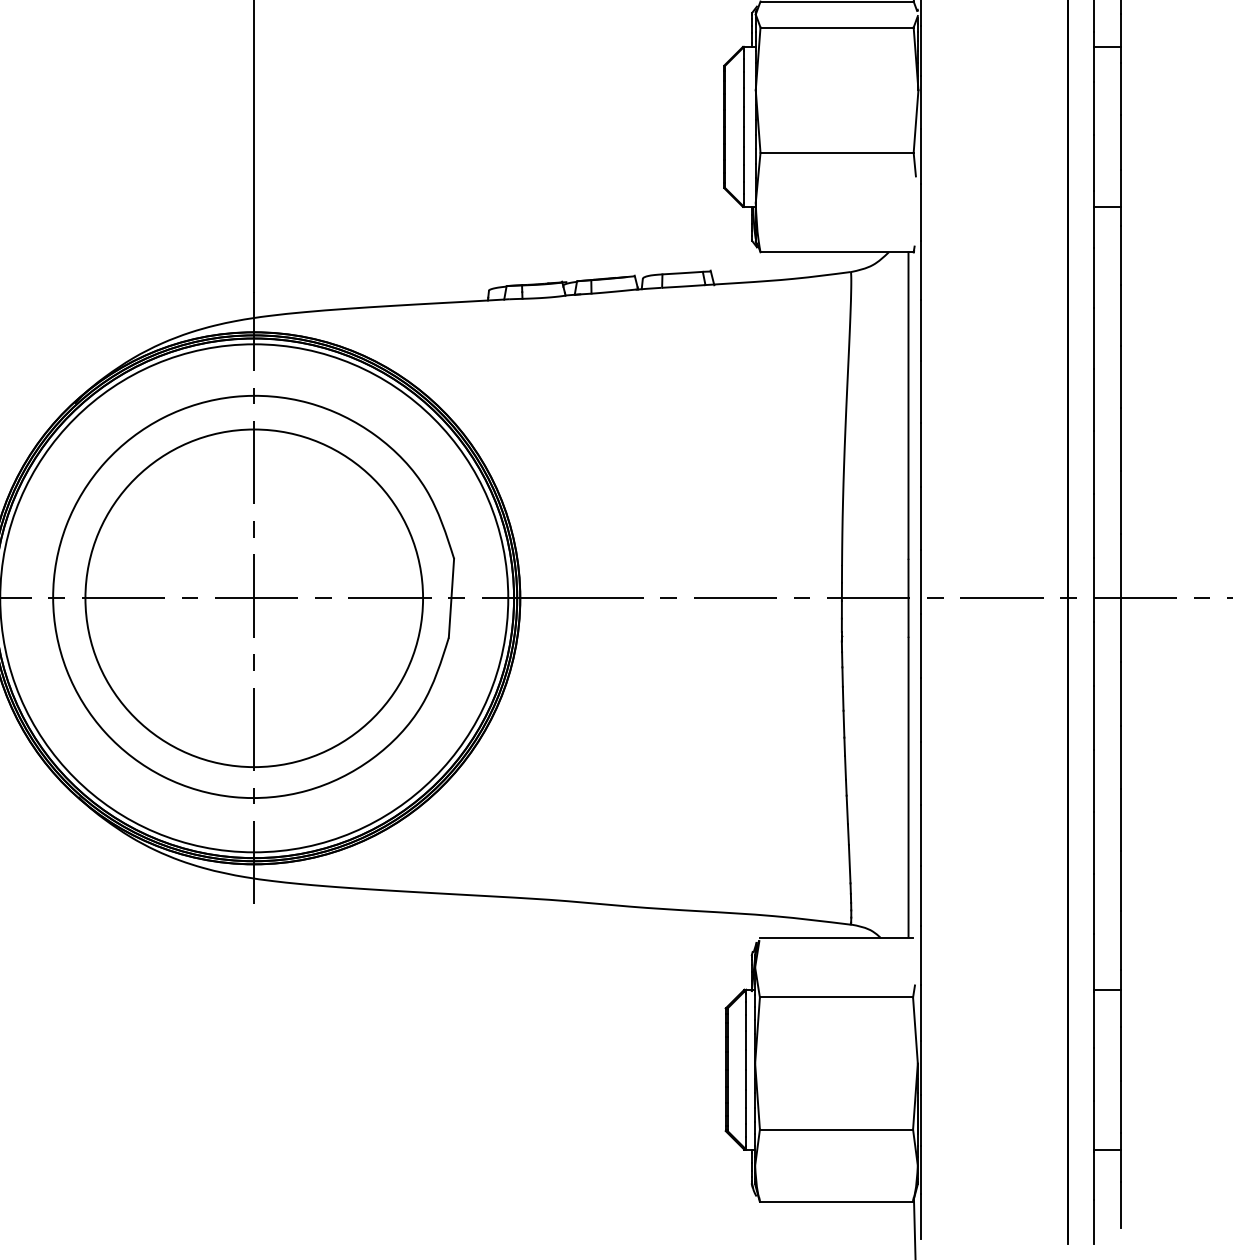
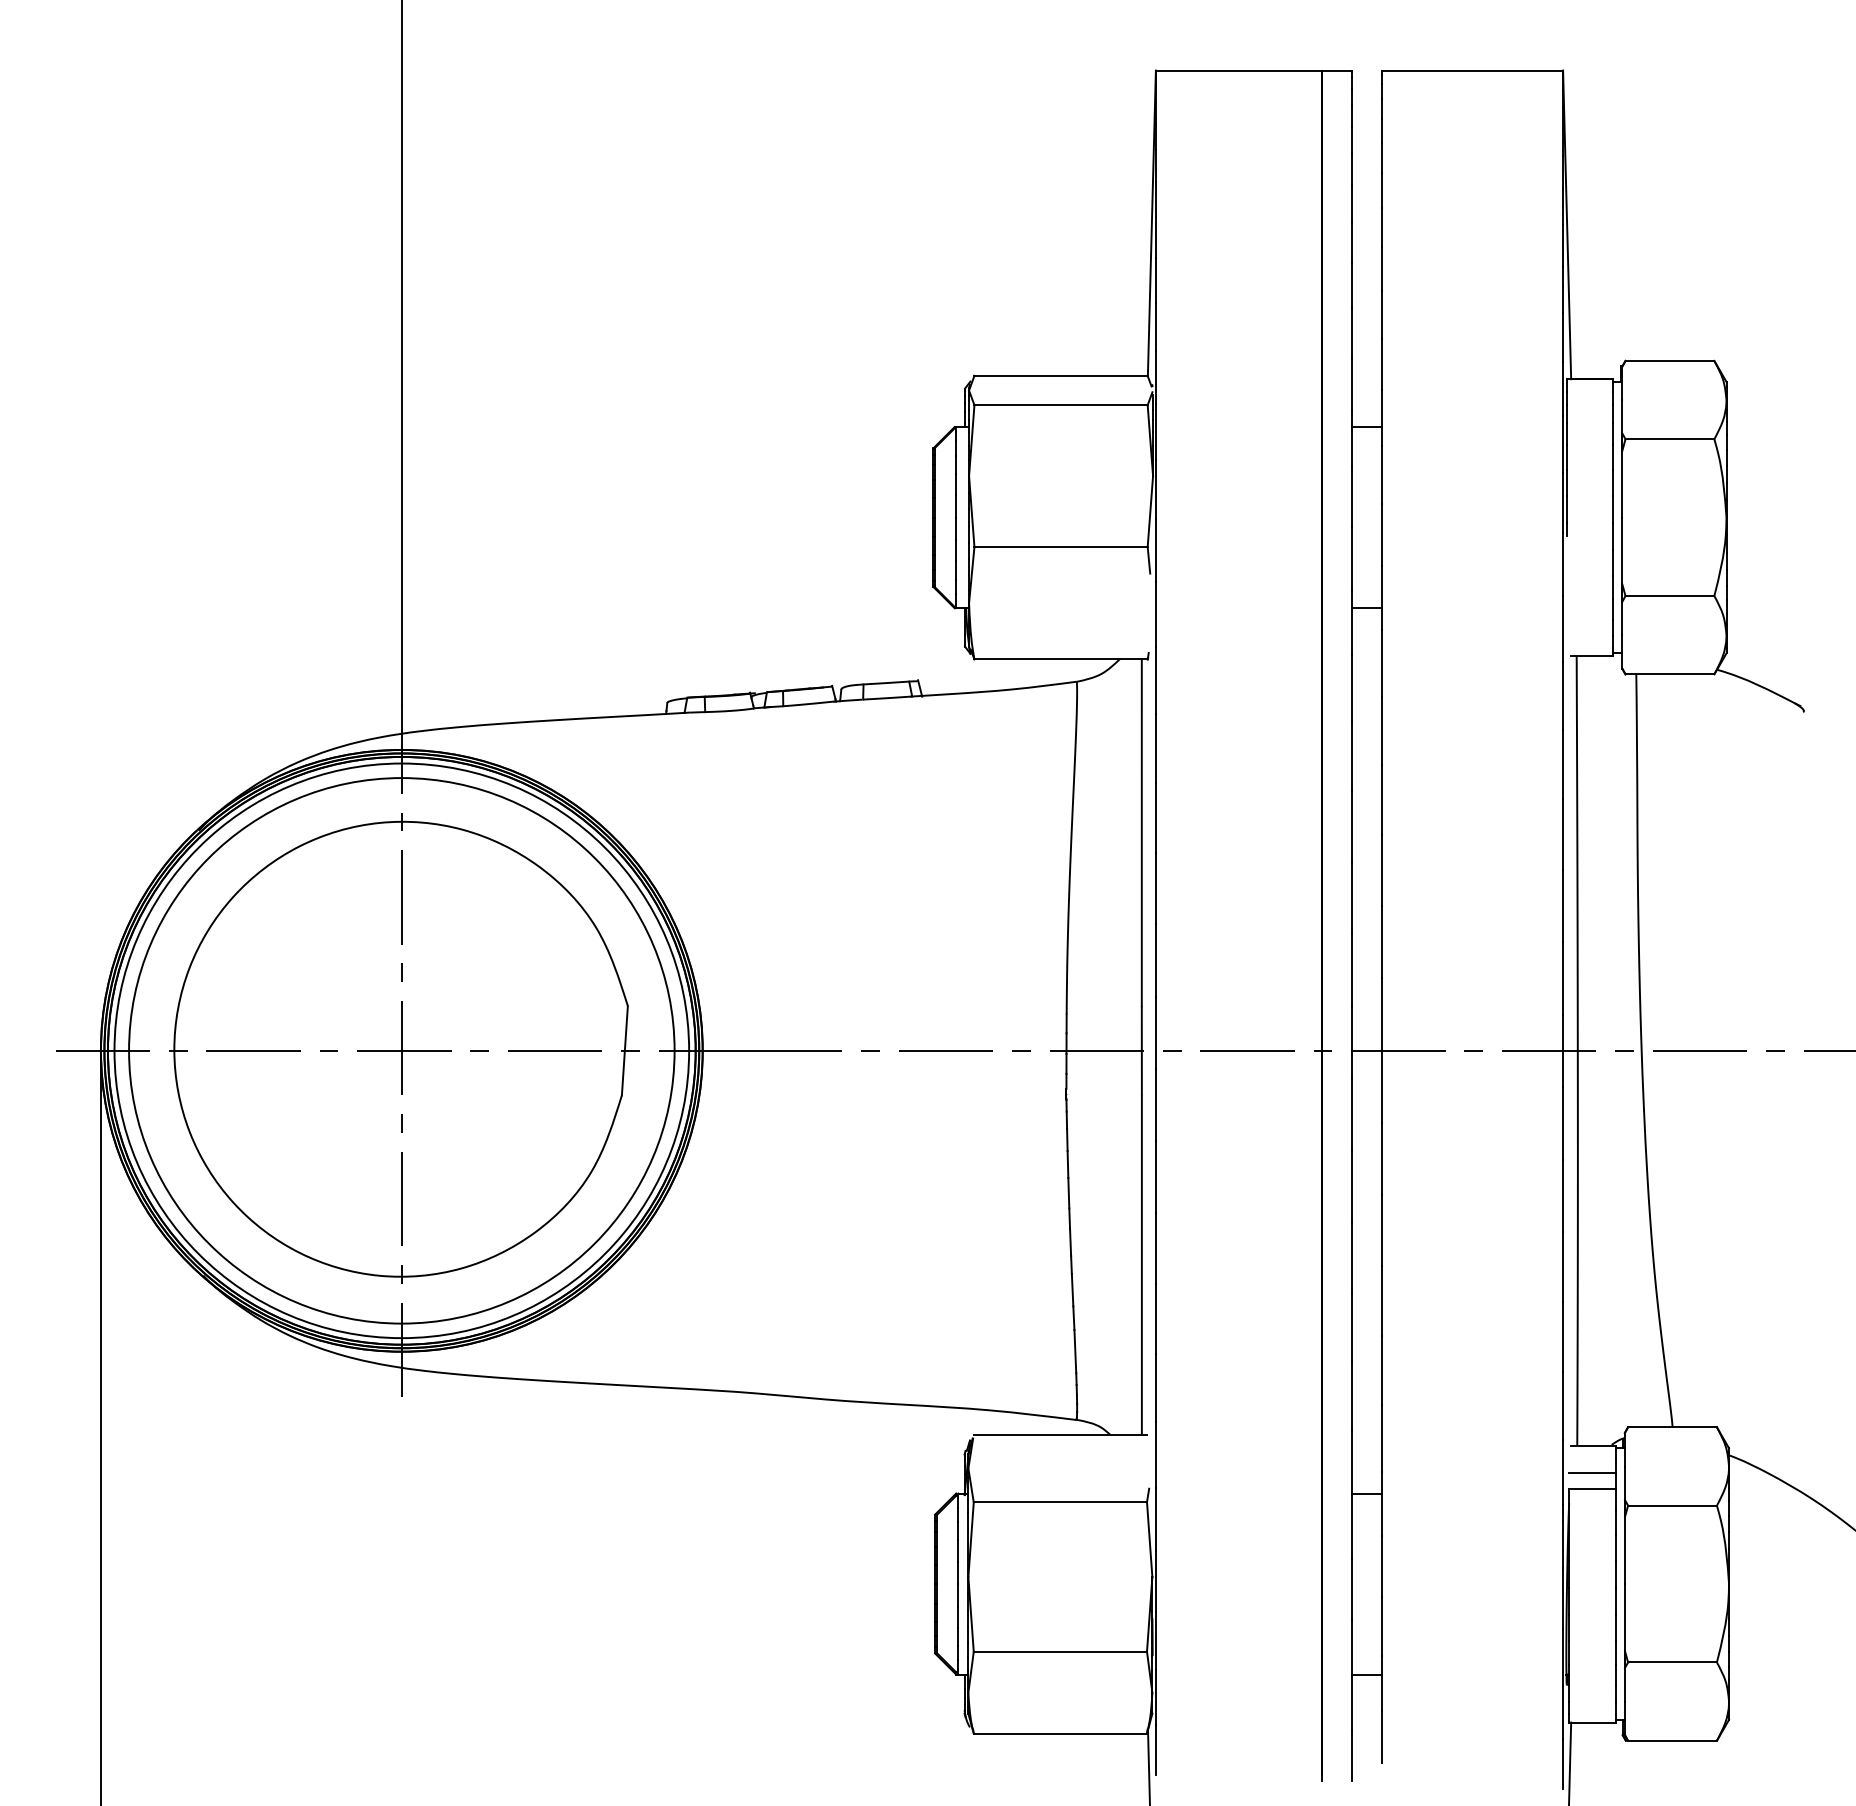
circle: (253, 598) -> (401, 1050), size x1.43

